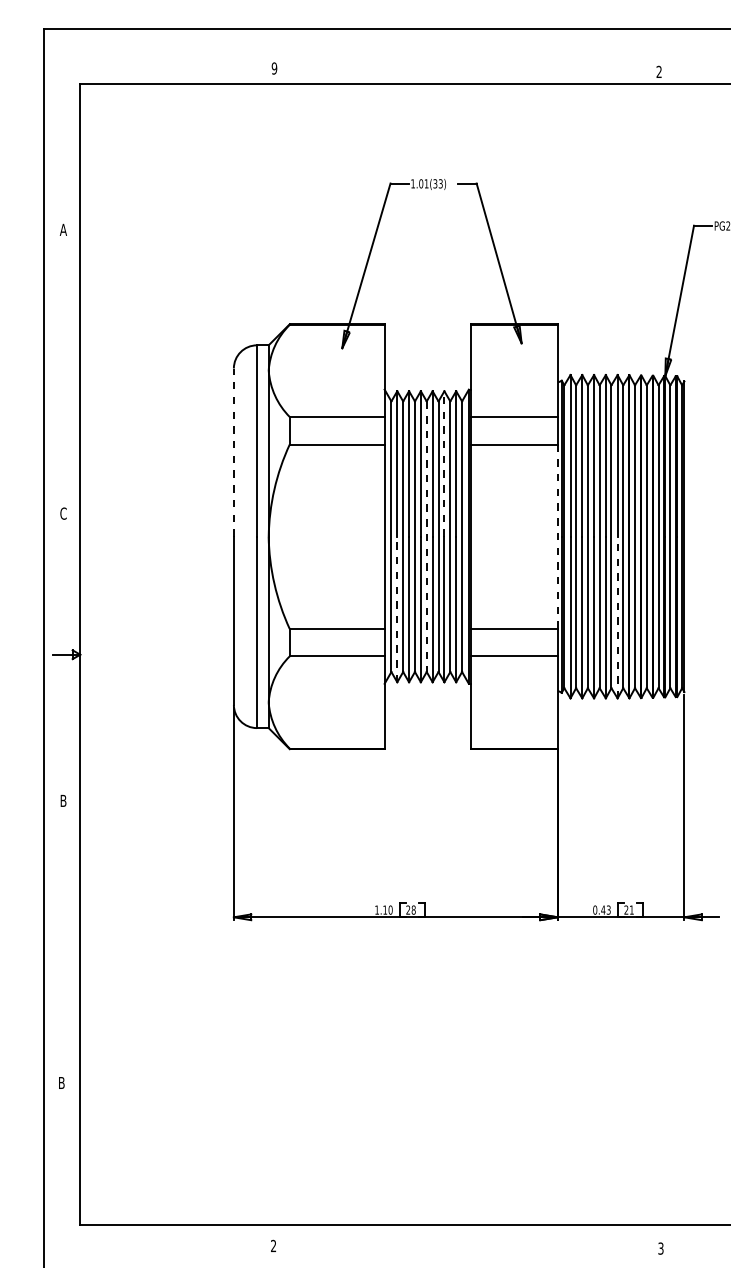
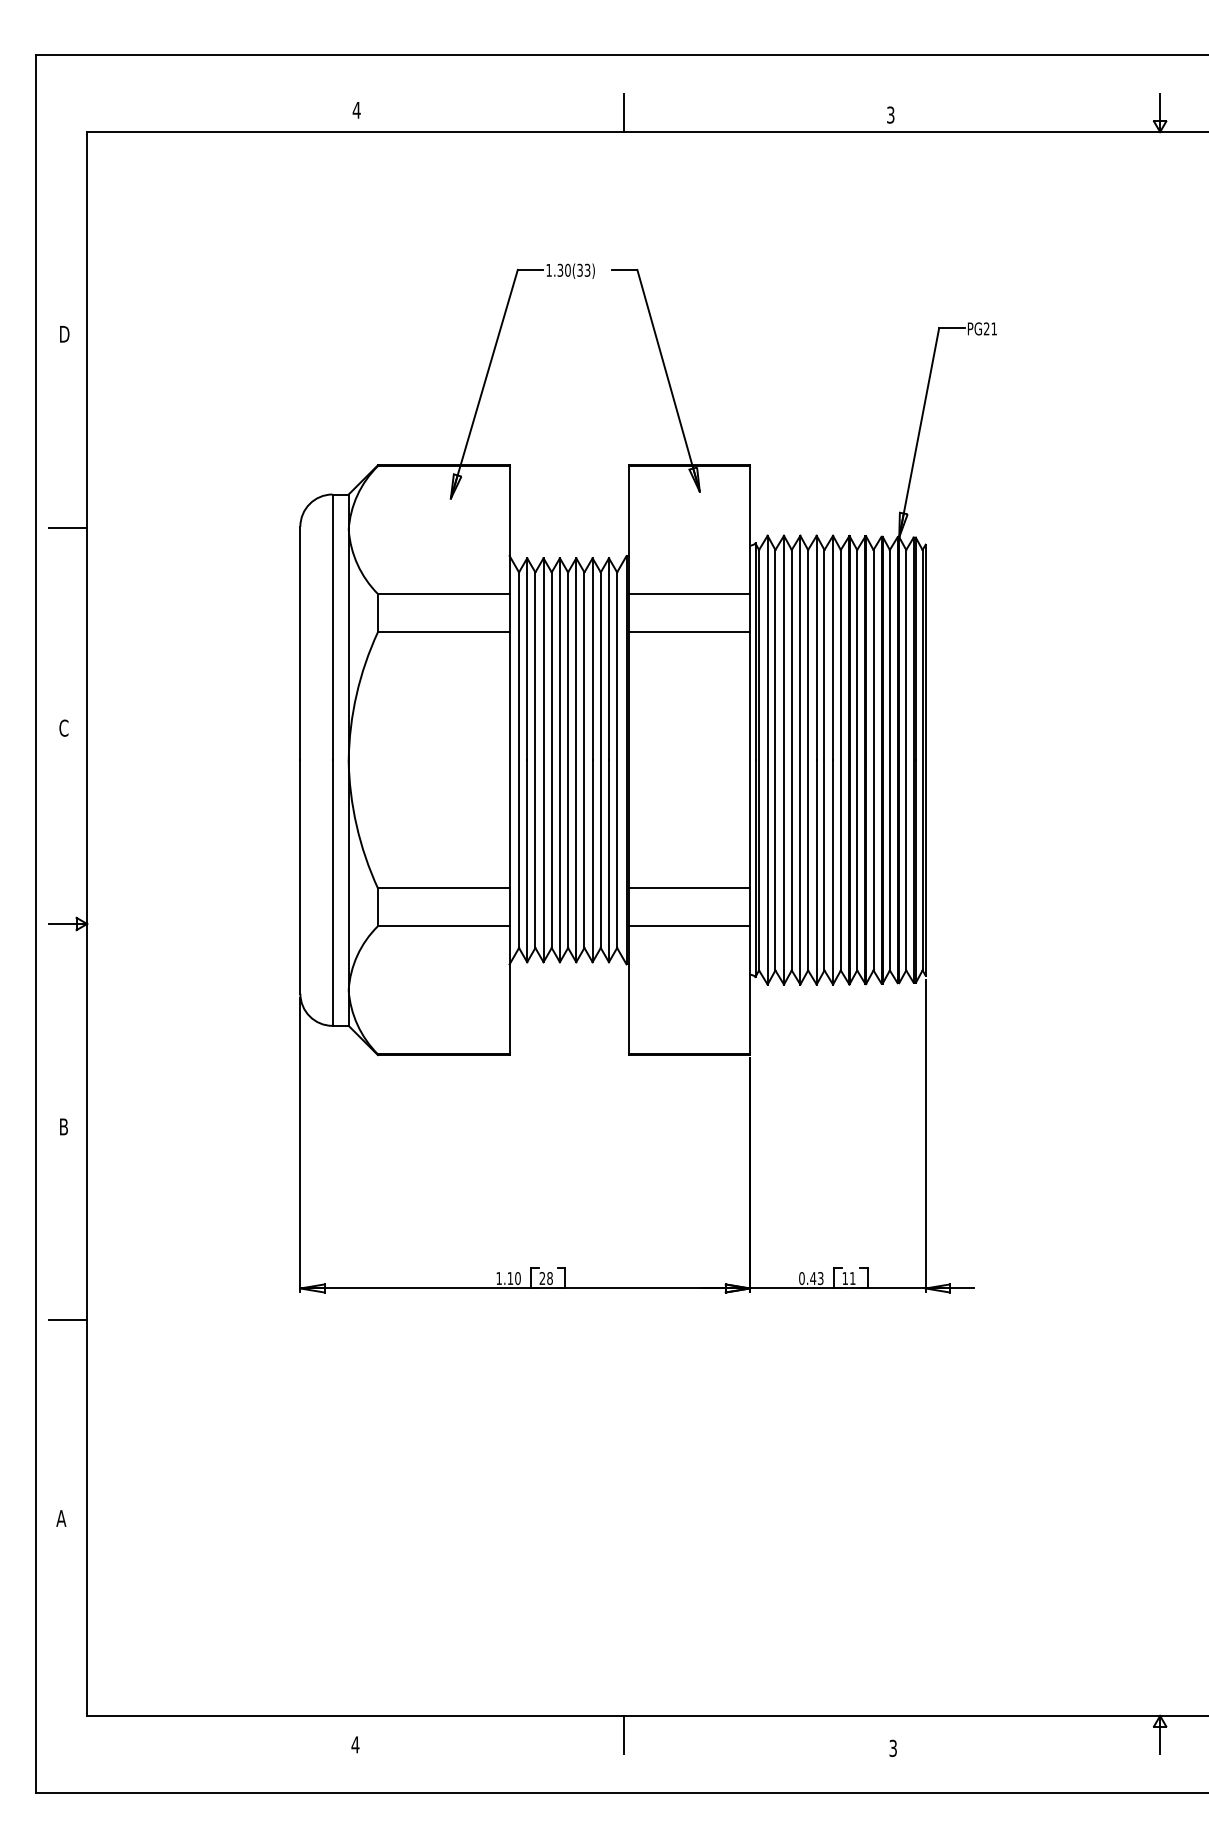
text: (274, 67) -> (356, 109), 9 -> 4
line: (466, 70) -> (623, 112), added
text: (659, 72) -> (890, 115), 2 -> 3
text: (423, 183) -> (563, 269), 1.01(33) -> 1.30(33)
text: (63, 230) -> (63, 334), A -> D
line: (66, 369) -> (67, 528), added
line: (233, 452) -> (300, 643), dashed -> solid
line: (444, 464) -> (592, 659), dashed -> solid
line: (427, 536) -> (568, 760), dashed -> solid
line: (557, 536) -> (749, 760), dashed -> solid
line: (397, 608) -> (527, 860), dashed -> solid
line: (617, 616) -> (833, 871), dashed -> solid
text: (625, 910) -> (844, 1278), 21 -> 11
line: (66, 939) -> (67, 1319), added
text: (61, 1083) -> (61, 1518), B -> A
line: (466, 1238) -> (623, 1734), added
text: (273, 1245) -> (355, 1744), 2 -> 4

